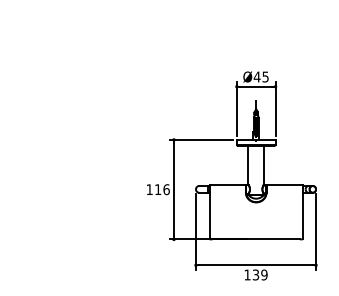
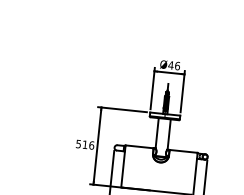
text: (265, 76) -> (177, 65), Ø45 -> Ø46
text: (149, 189) -> (78, 143), 116 -> 516

